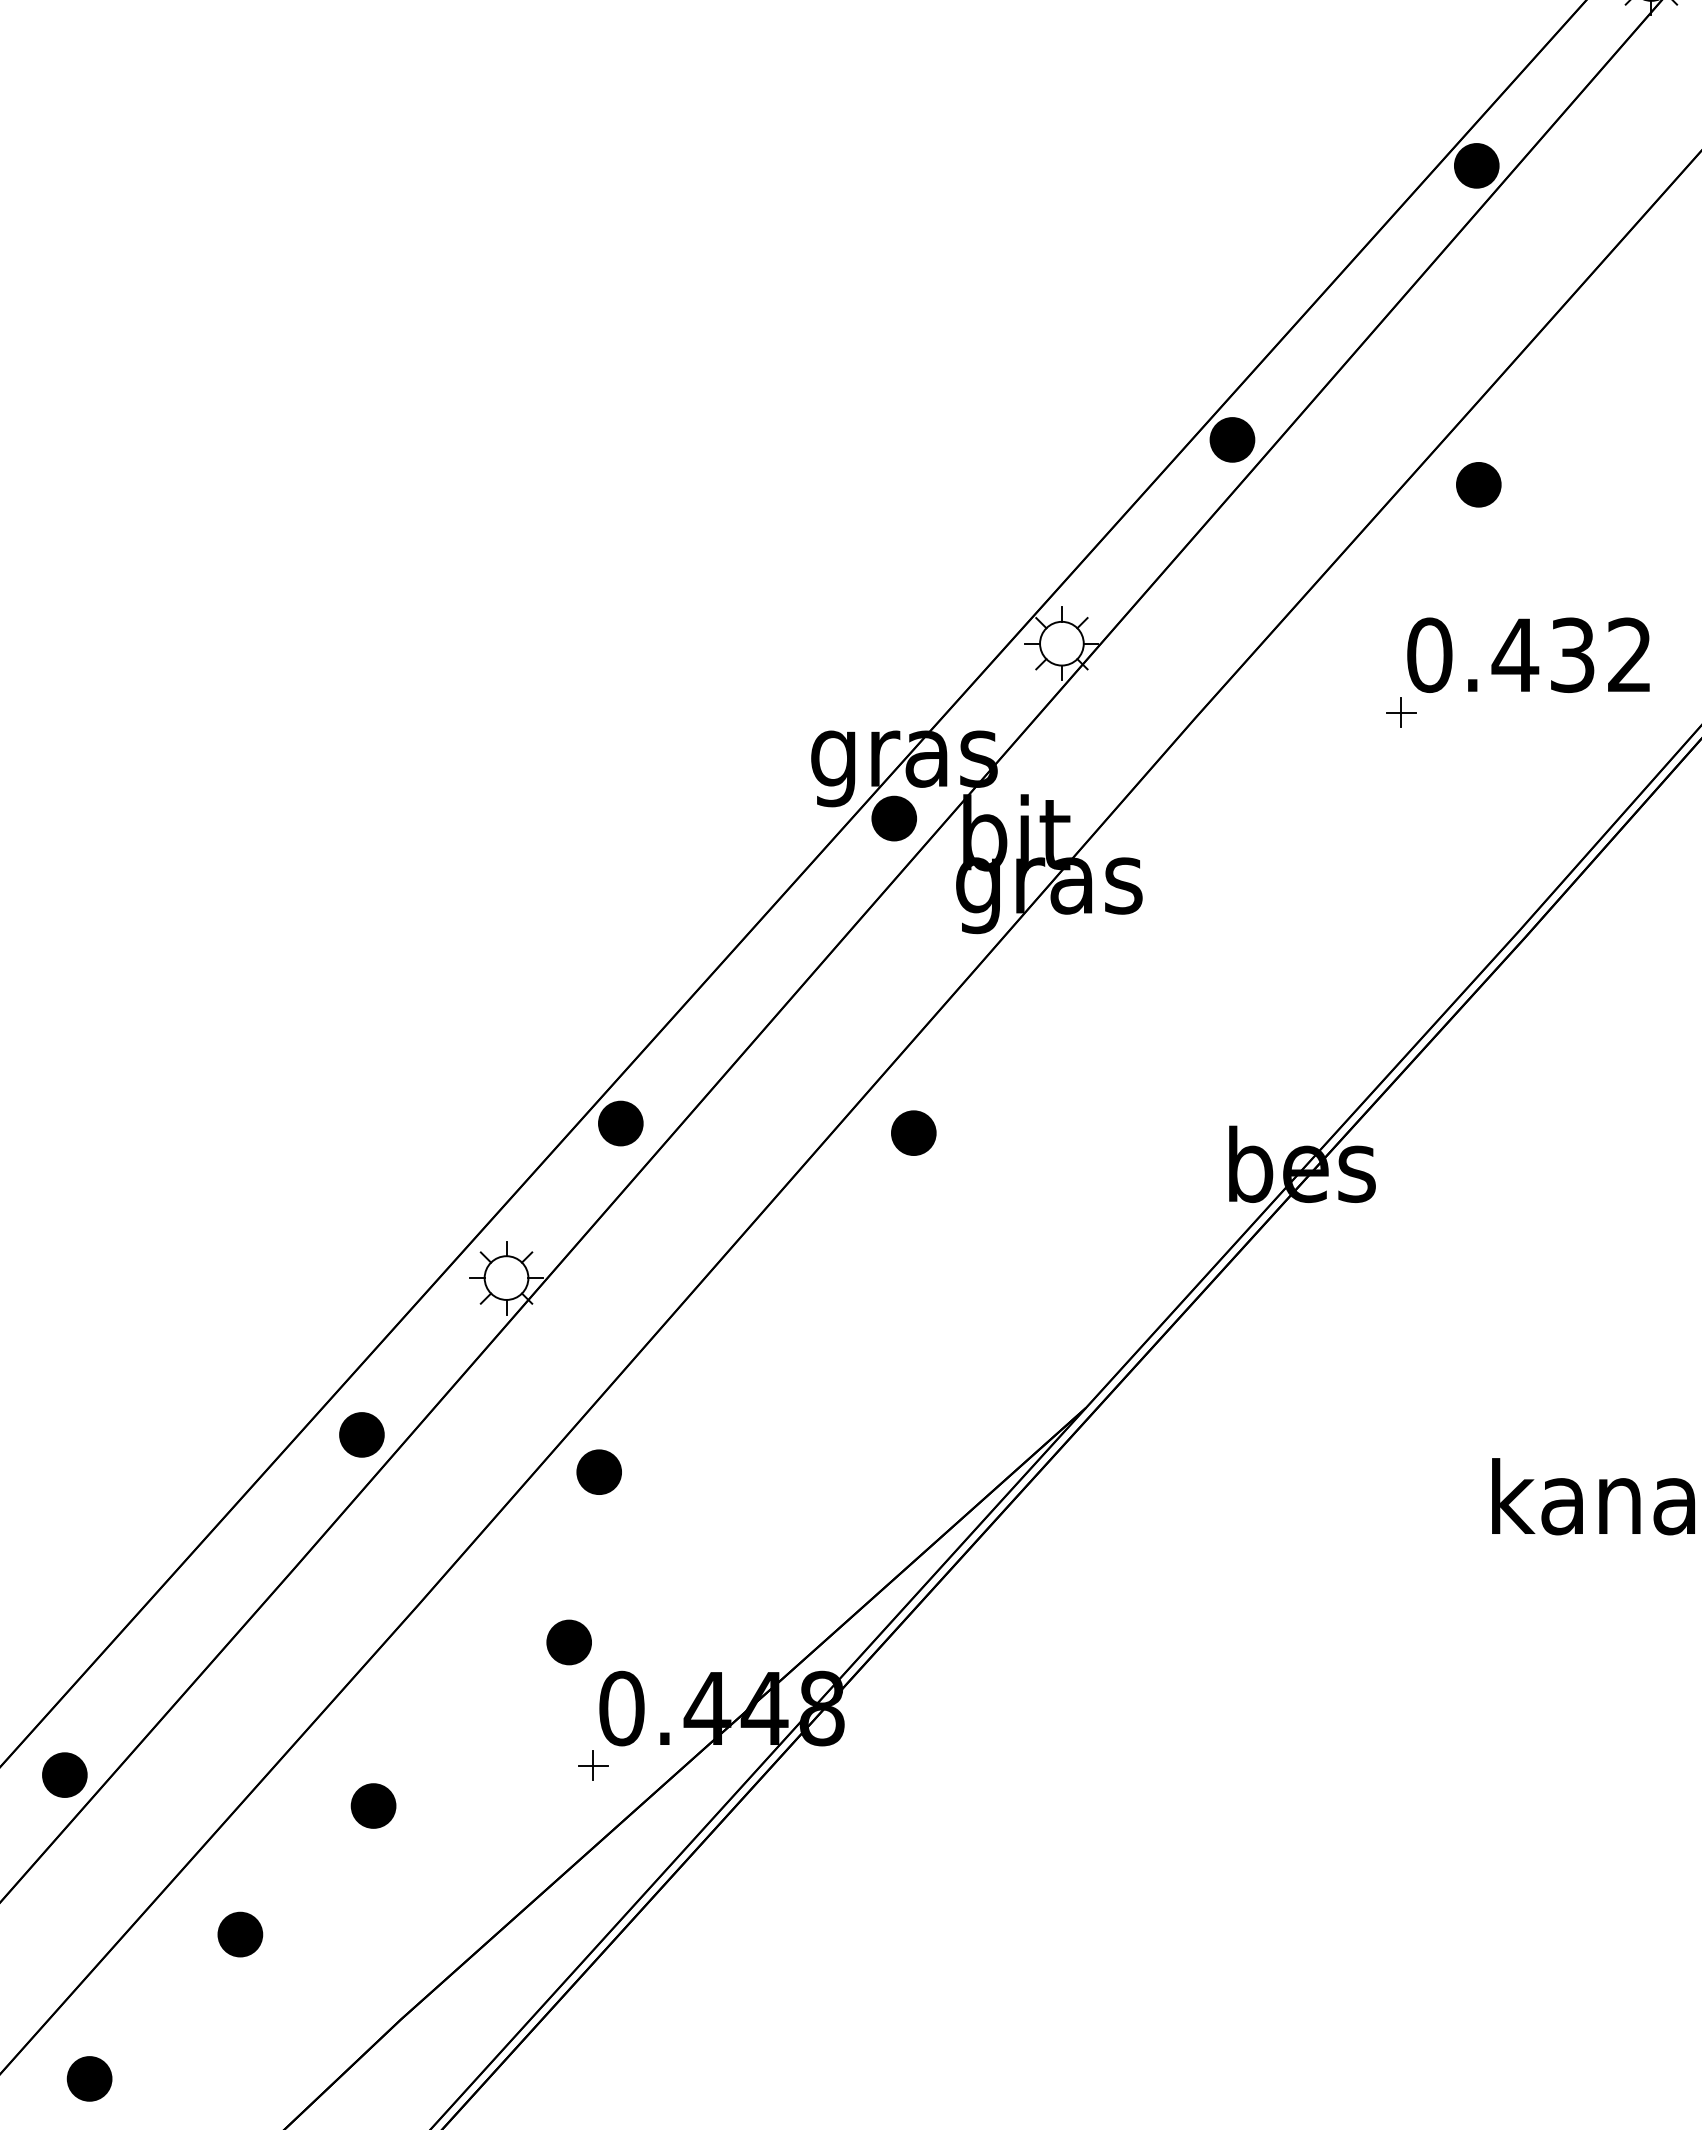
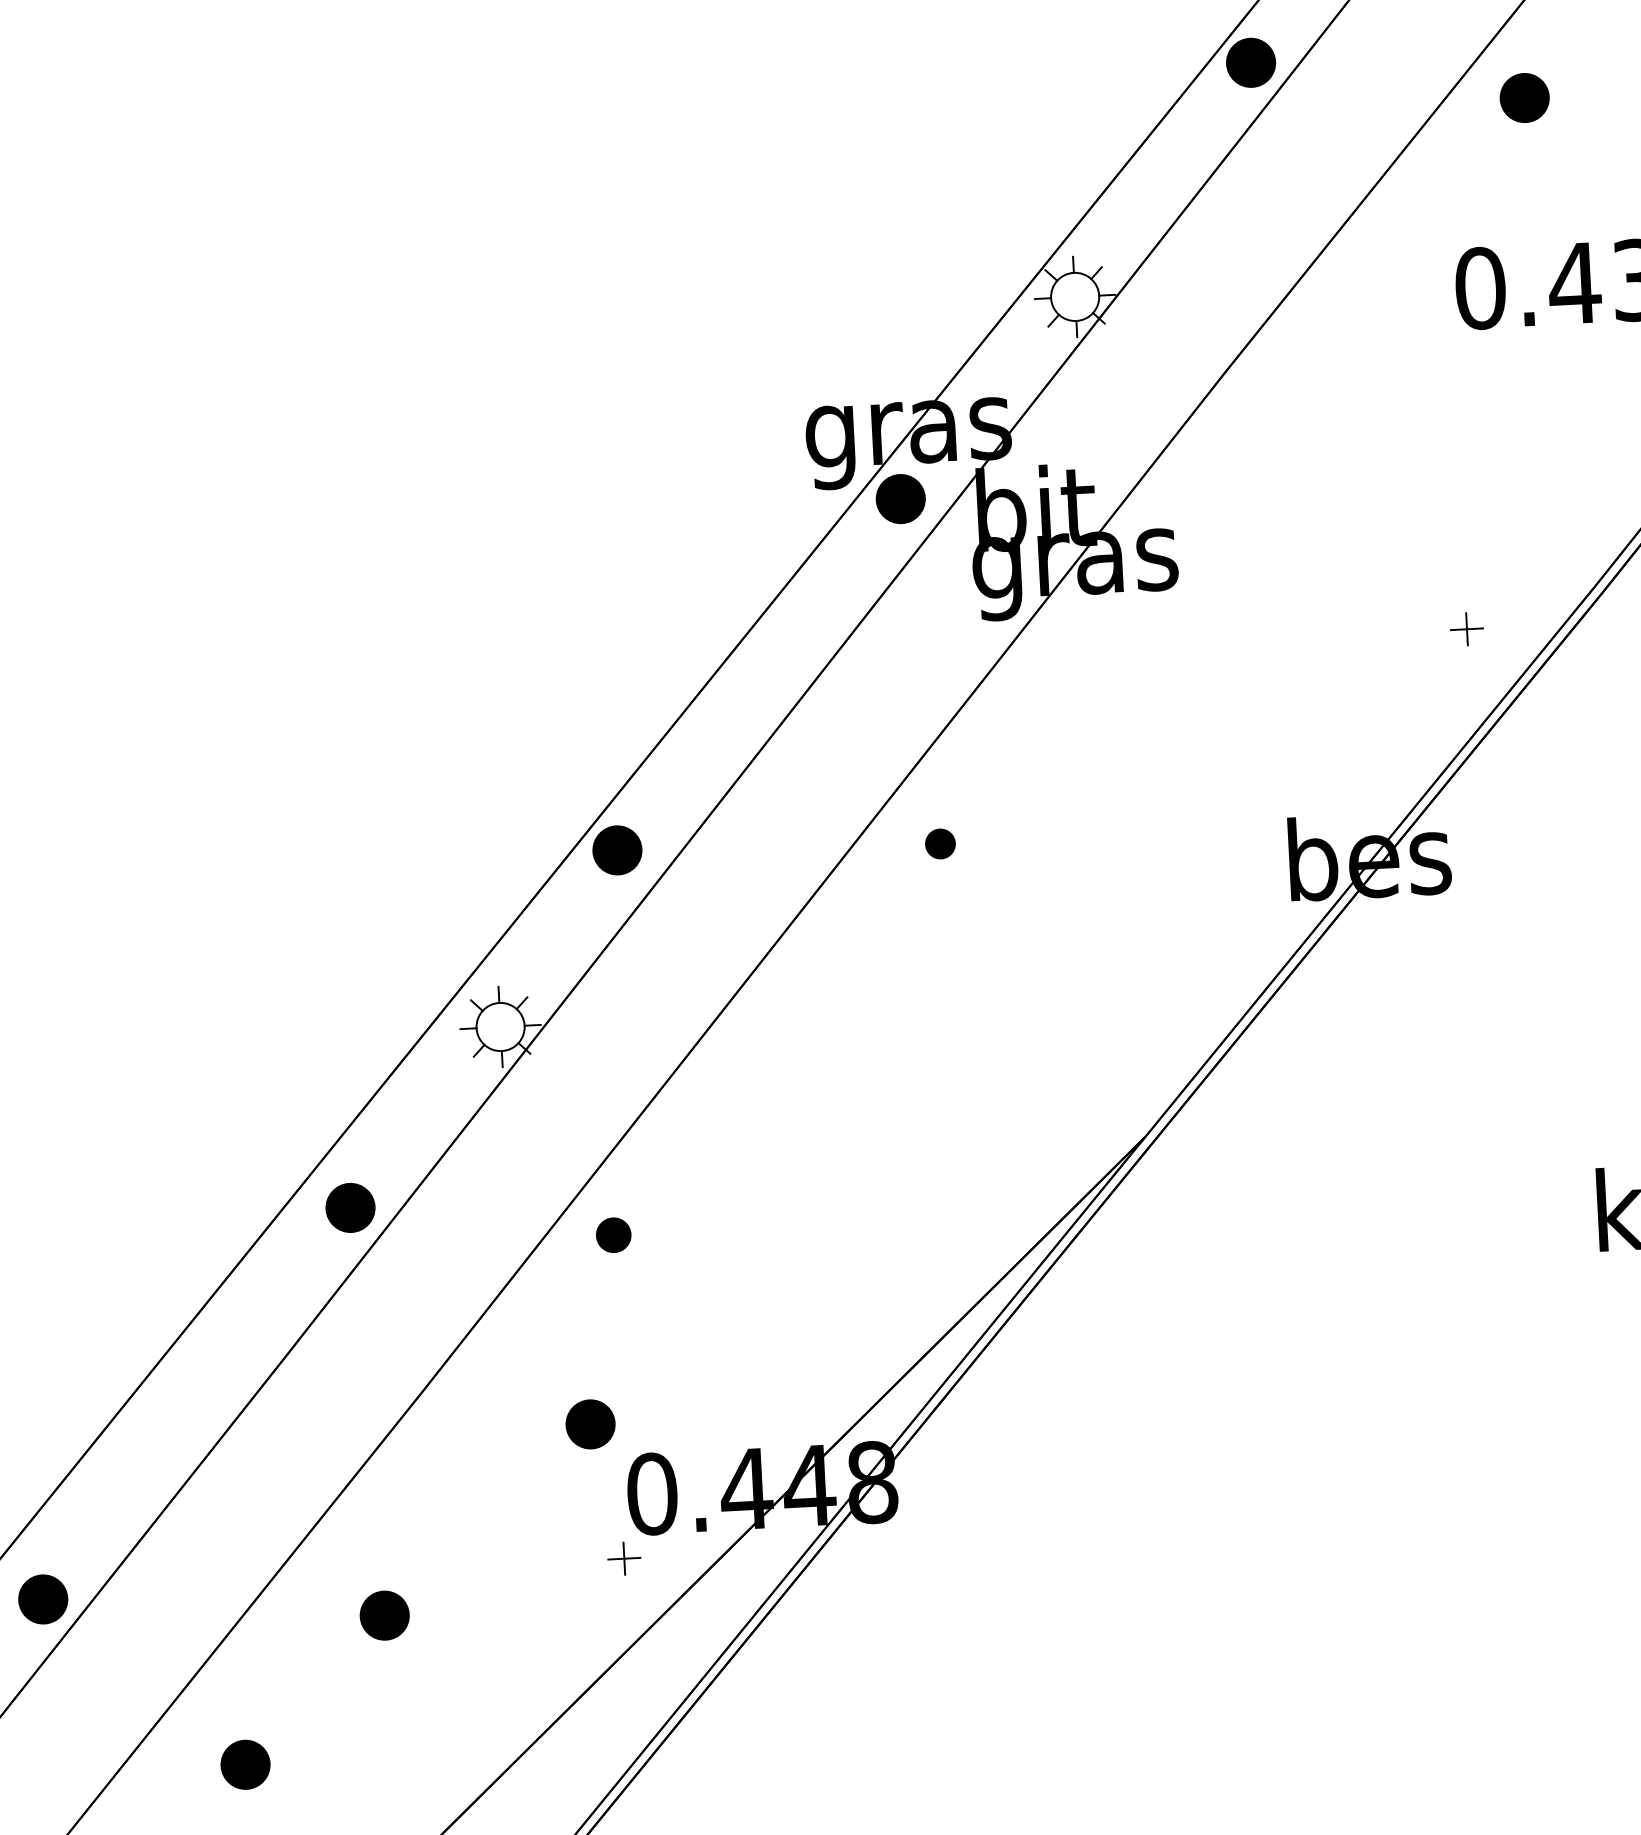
part: (1401, 712) -> (1467, 629), moved
part: (913, 1132) -> (940, 843), size x0.6
part: (598, 1471) -> (612, 1234), size x0.7

